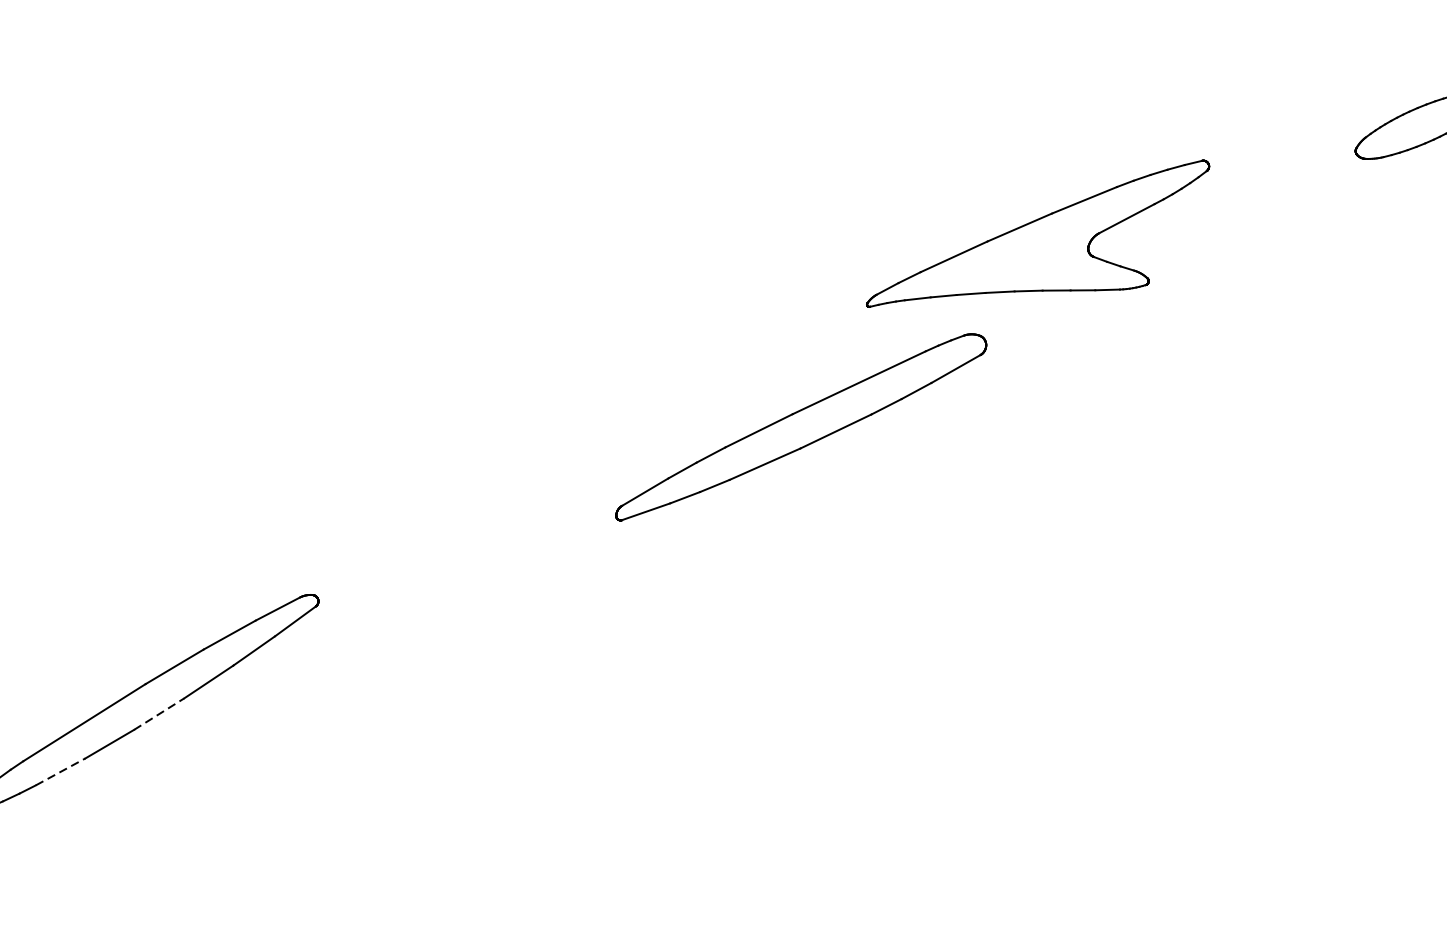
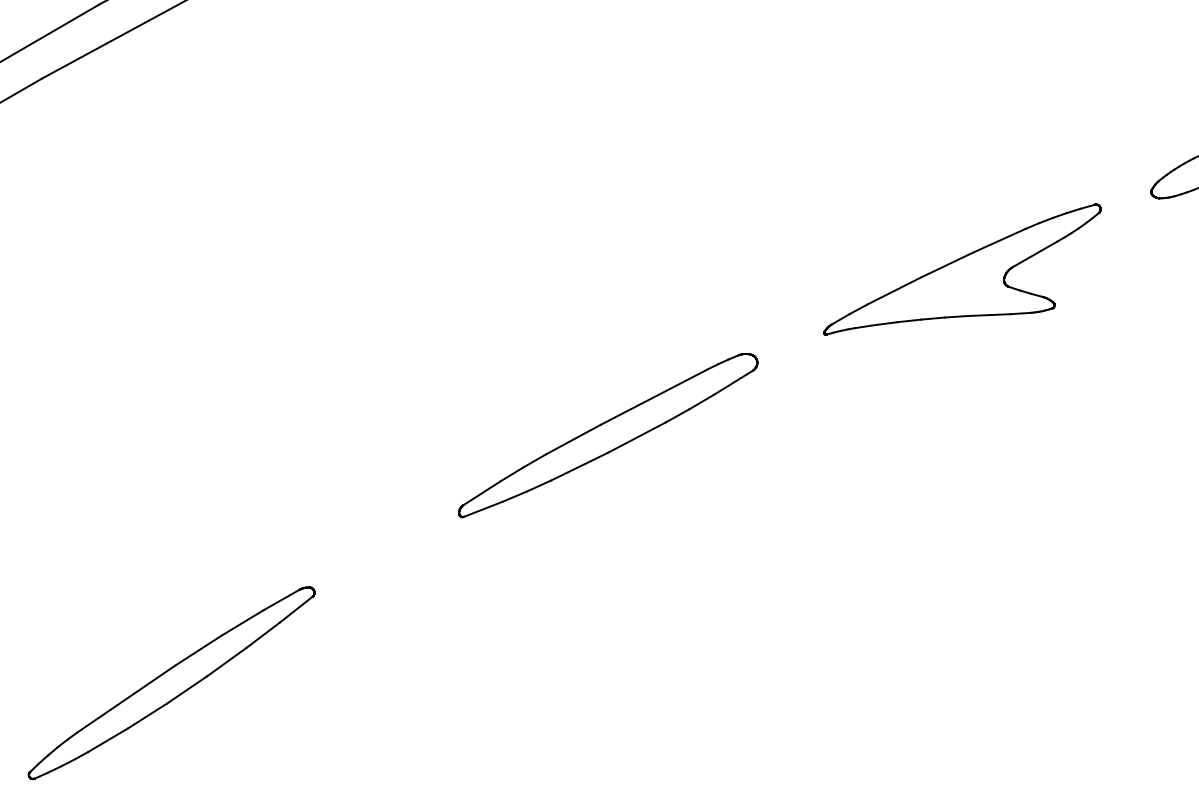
part: (1038, 233) -> (962, 269), moved
part: (801, 427) -> (608, 435), moved
line: (159, 713) -> (187, 689), dashed -> solid
line: (61, 771) -> (108, 739), dashed -> solid

